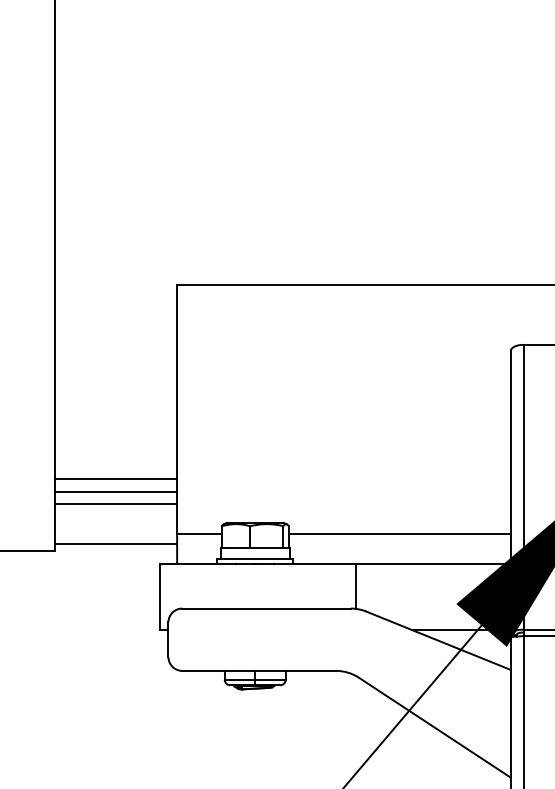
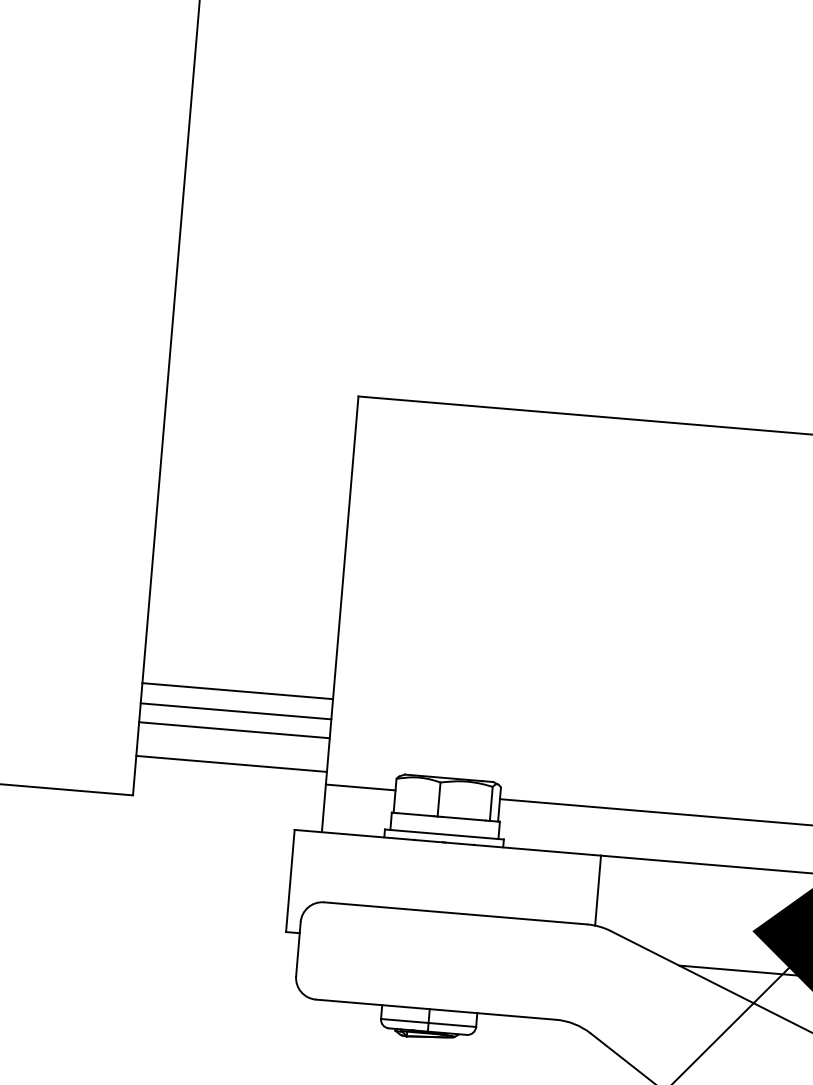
line: (115, 544) -> (230, 763), moved

